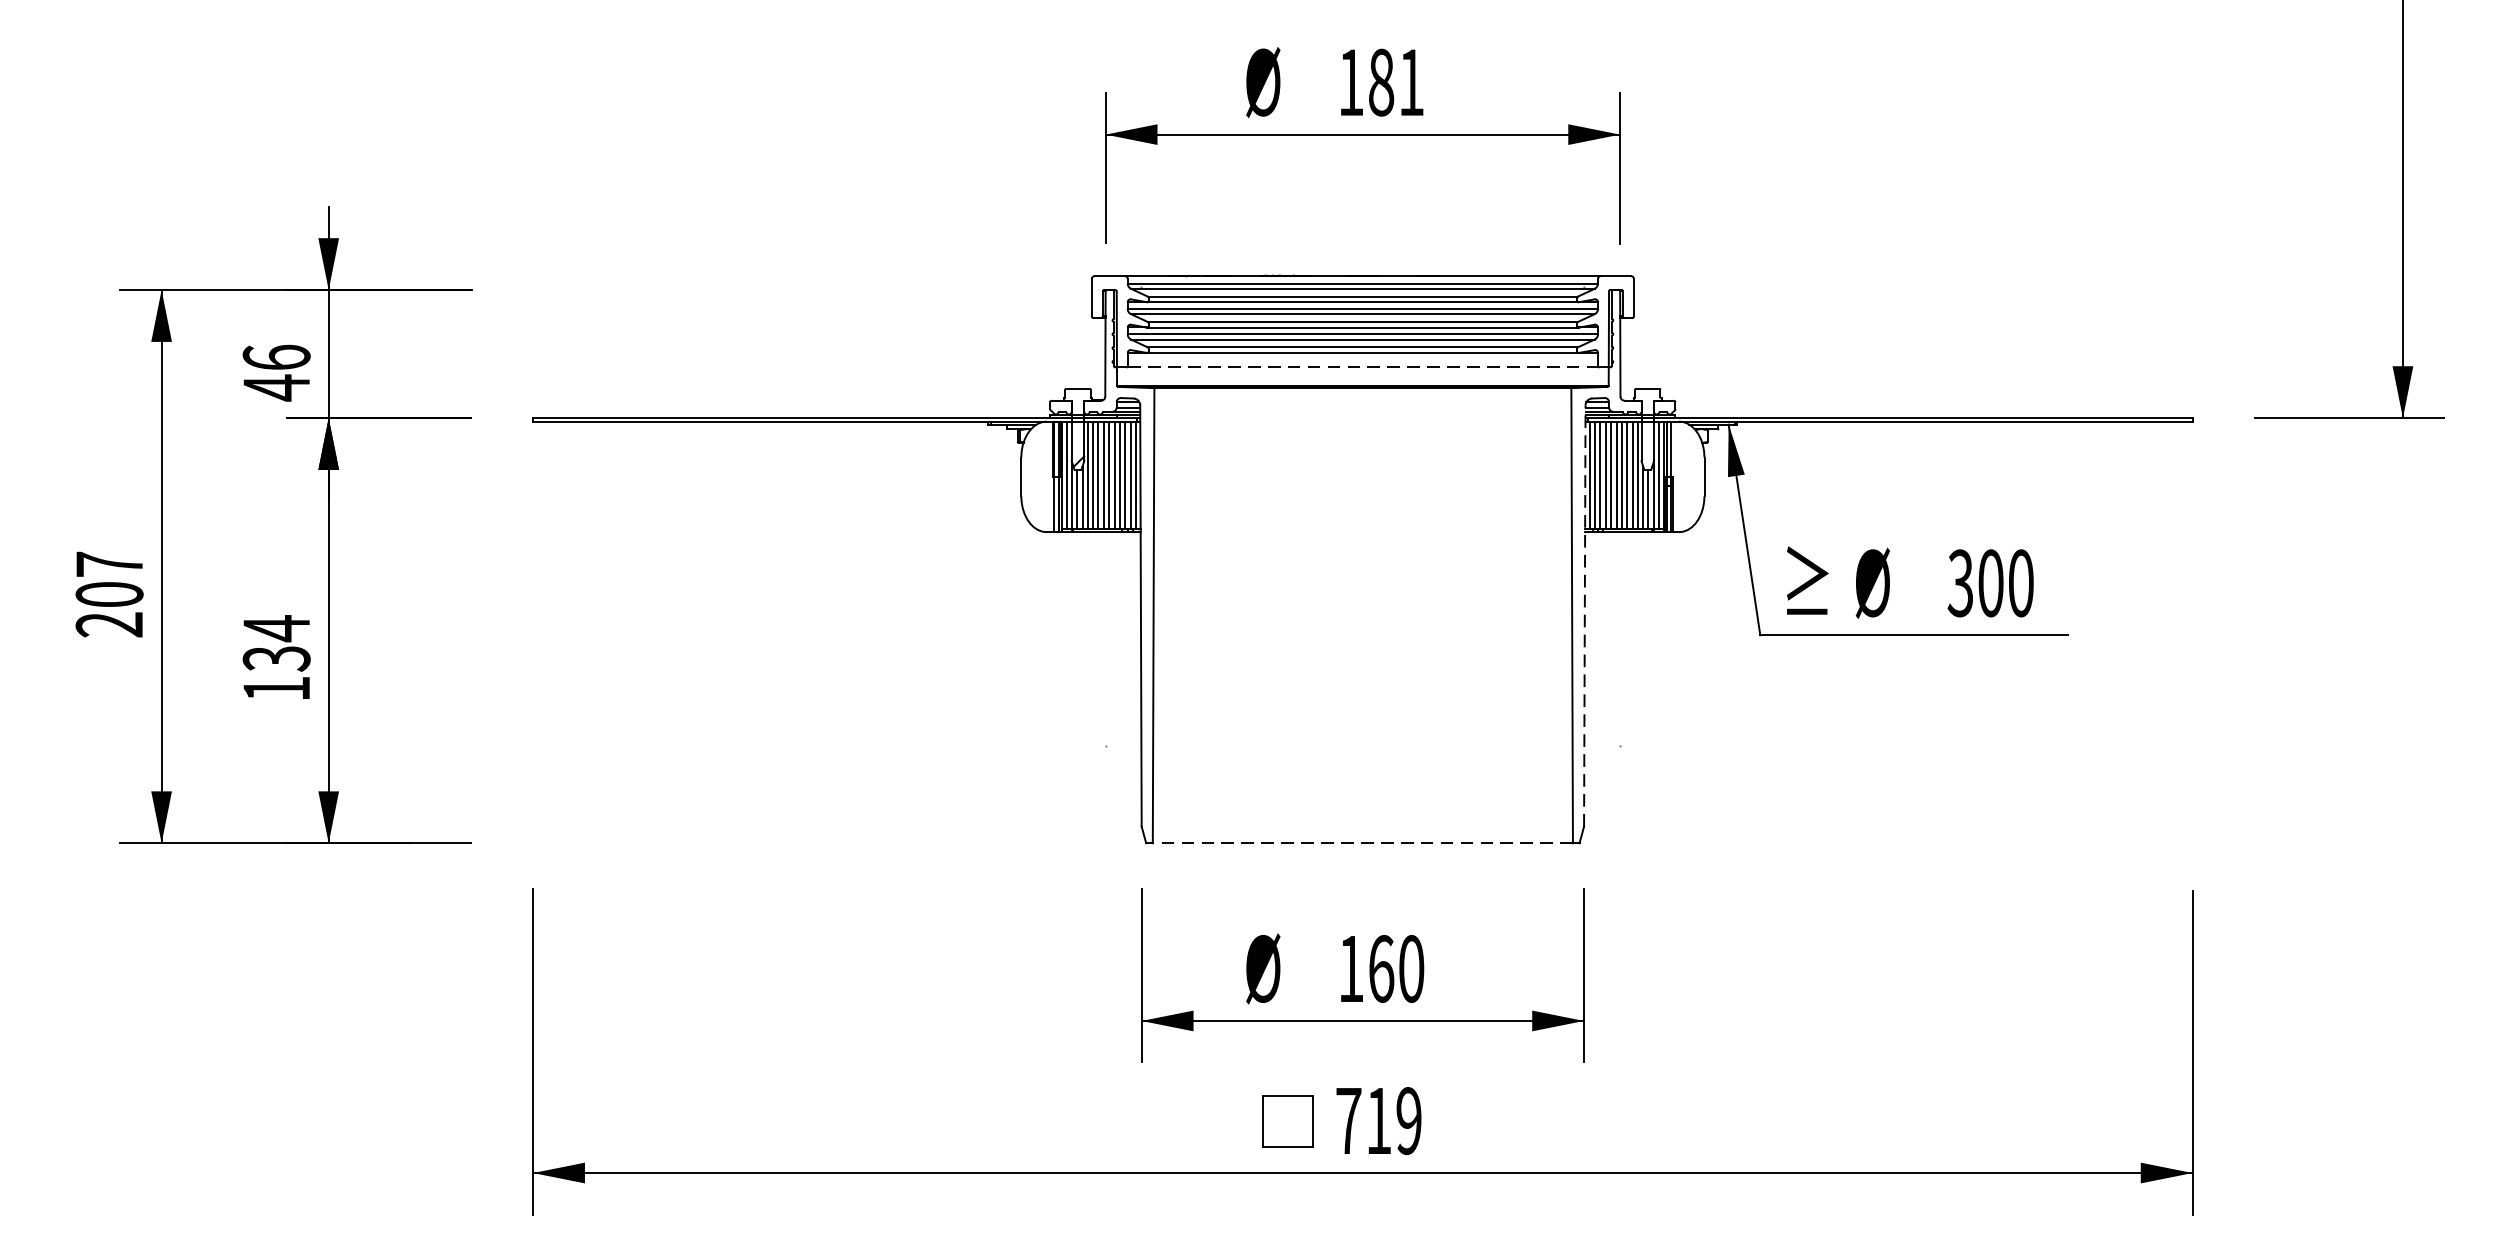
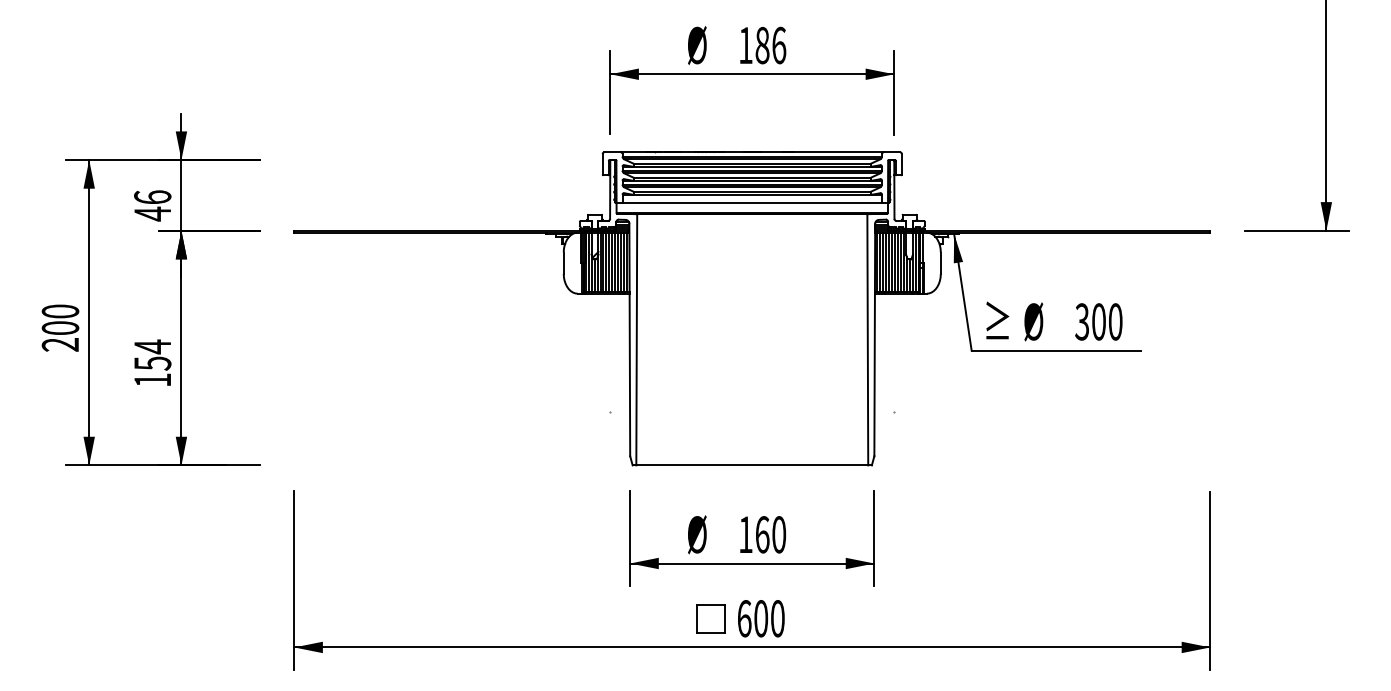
text: (1412, 82) -> (779, 45), 181 -> 186
line: (1363, 366) -> (752, 202), dashed -> solid
text: (109, 564) -> (60, 311), 207 -> 200
line: (1584, 615) -> (874, 339), dashed -> solid
text: (276, 658) -> (152, 363), 134 -> 154
line: (1363, 843) -> (752, 465), dashed -> solid
text: (1377, 1120) -> (760, 618), 719 -> 600

